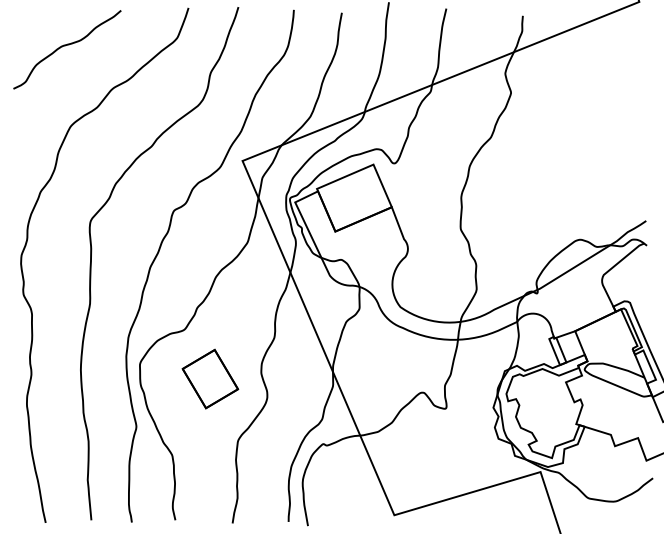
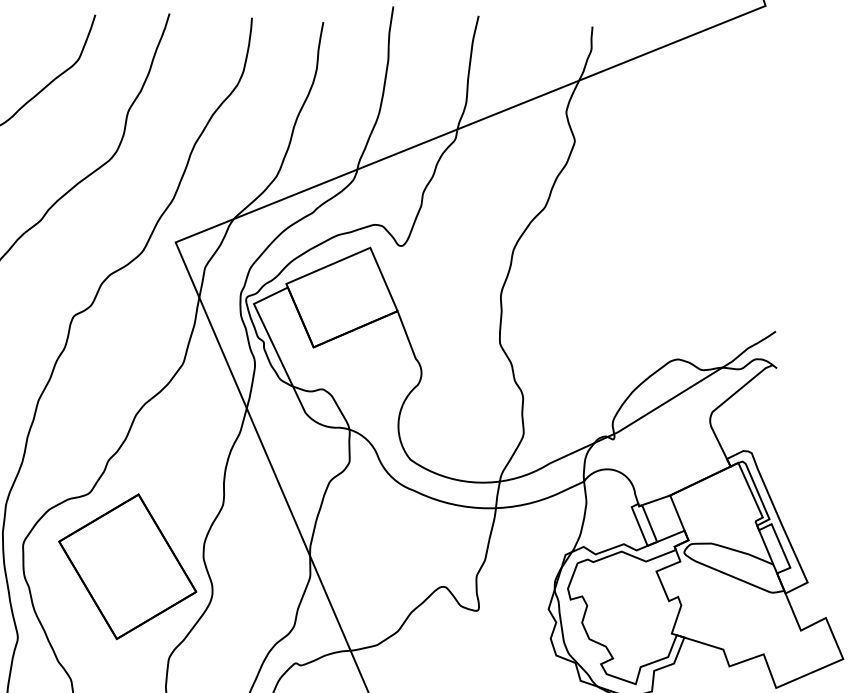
part: (210, 378) -> (127, 565), size x1.67

